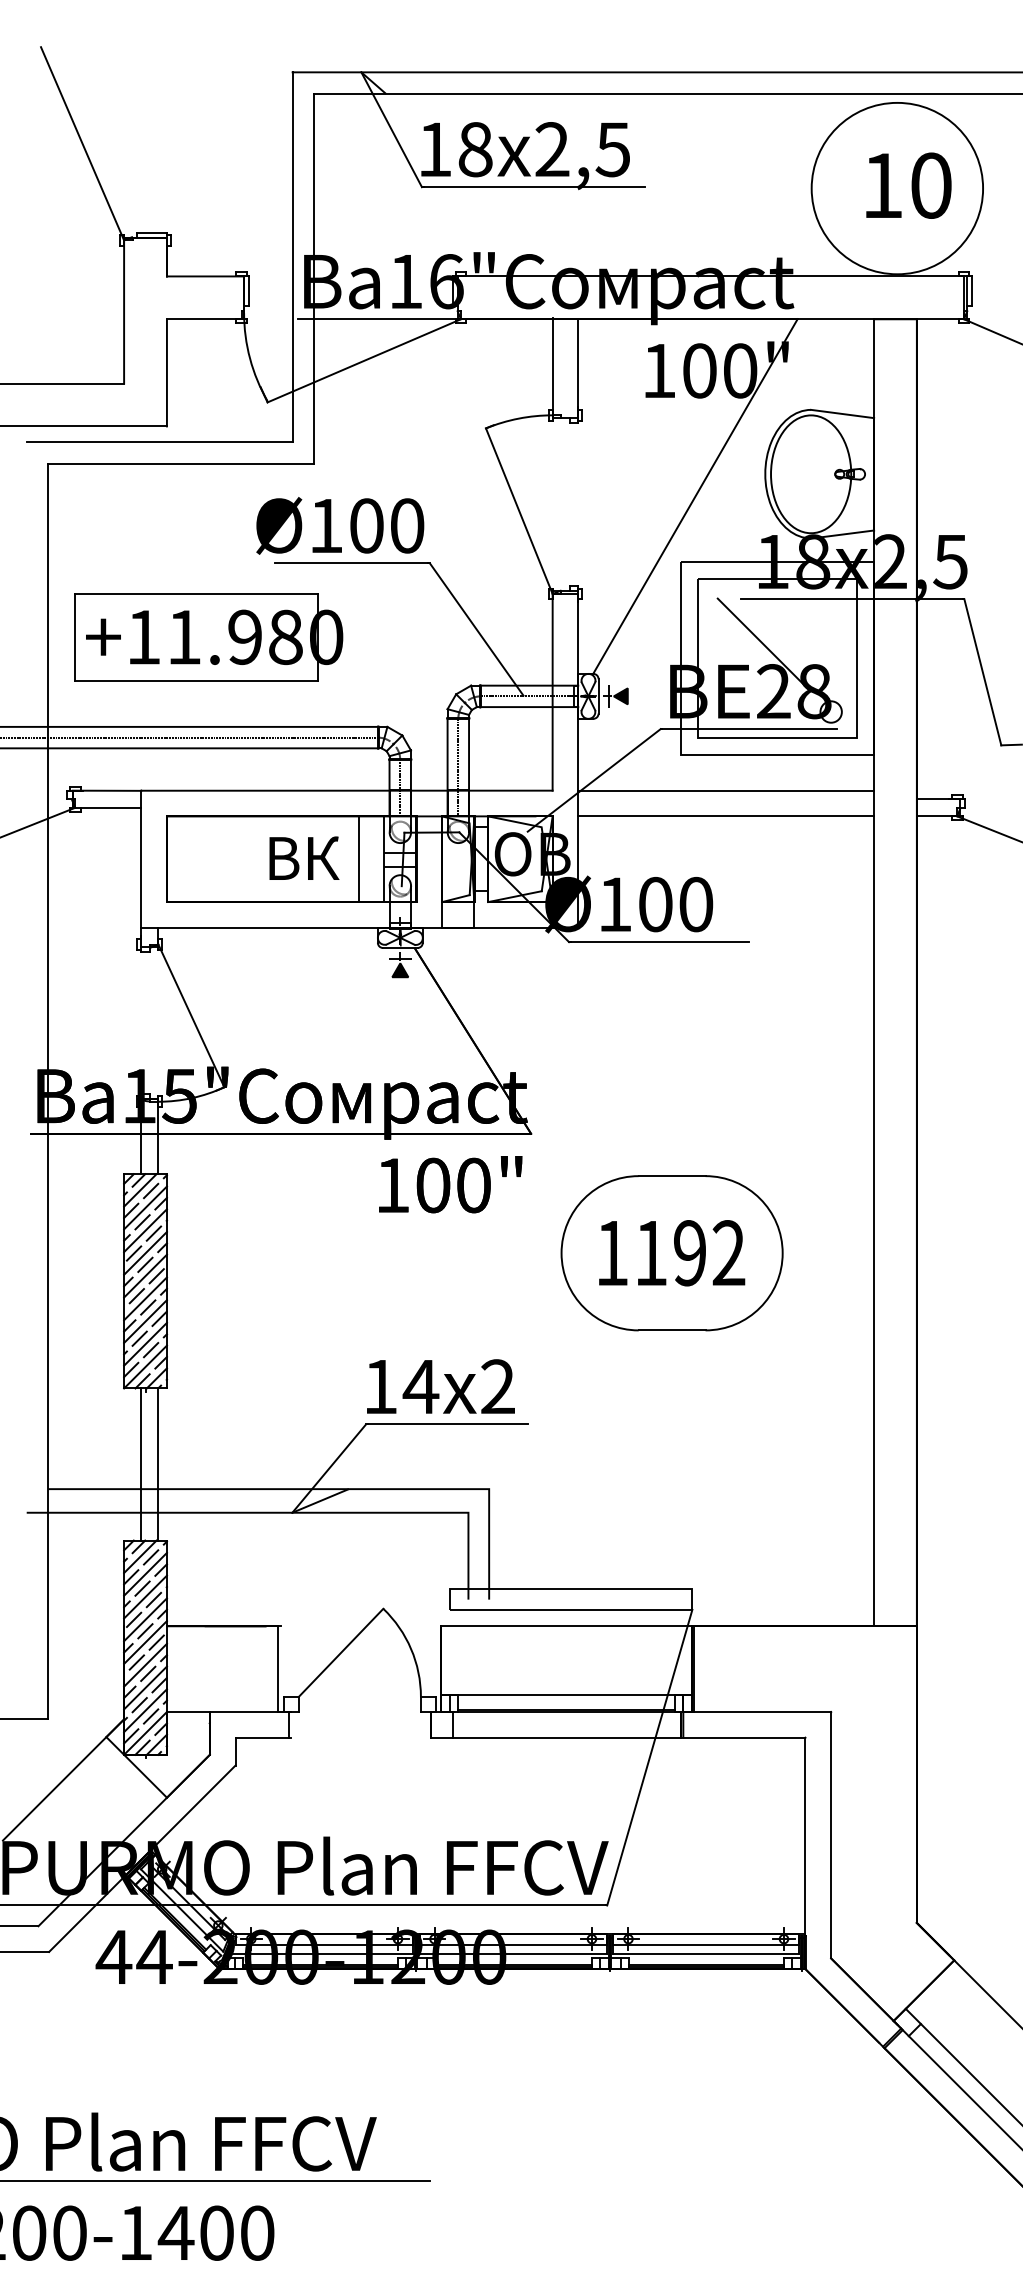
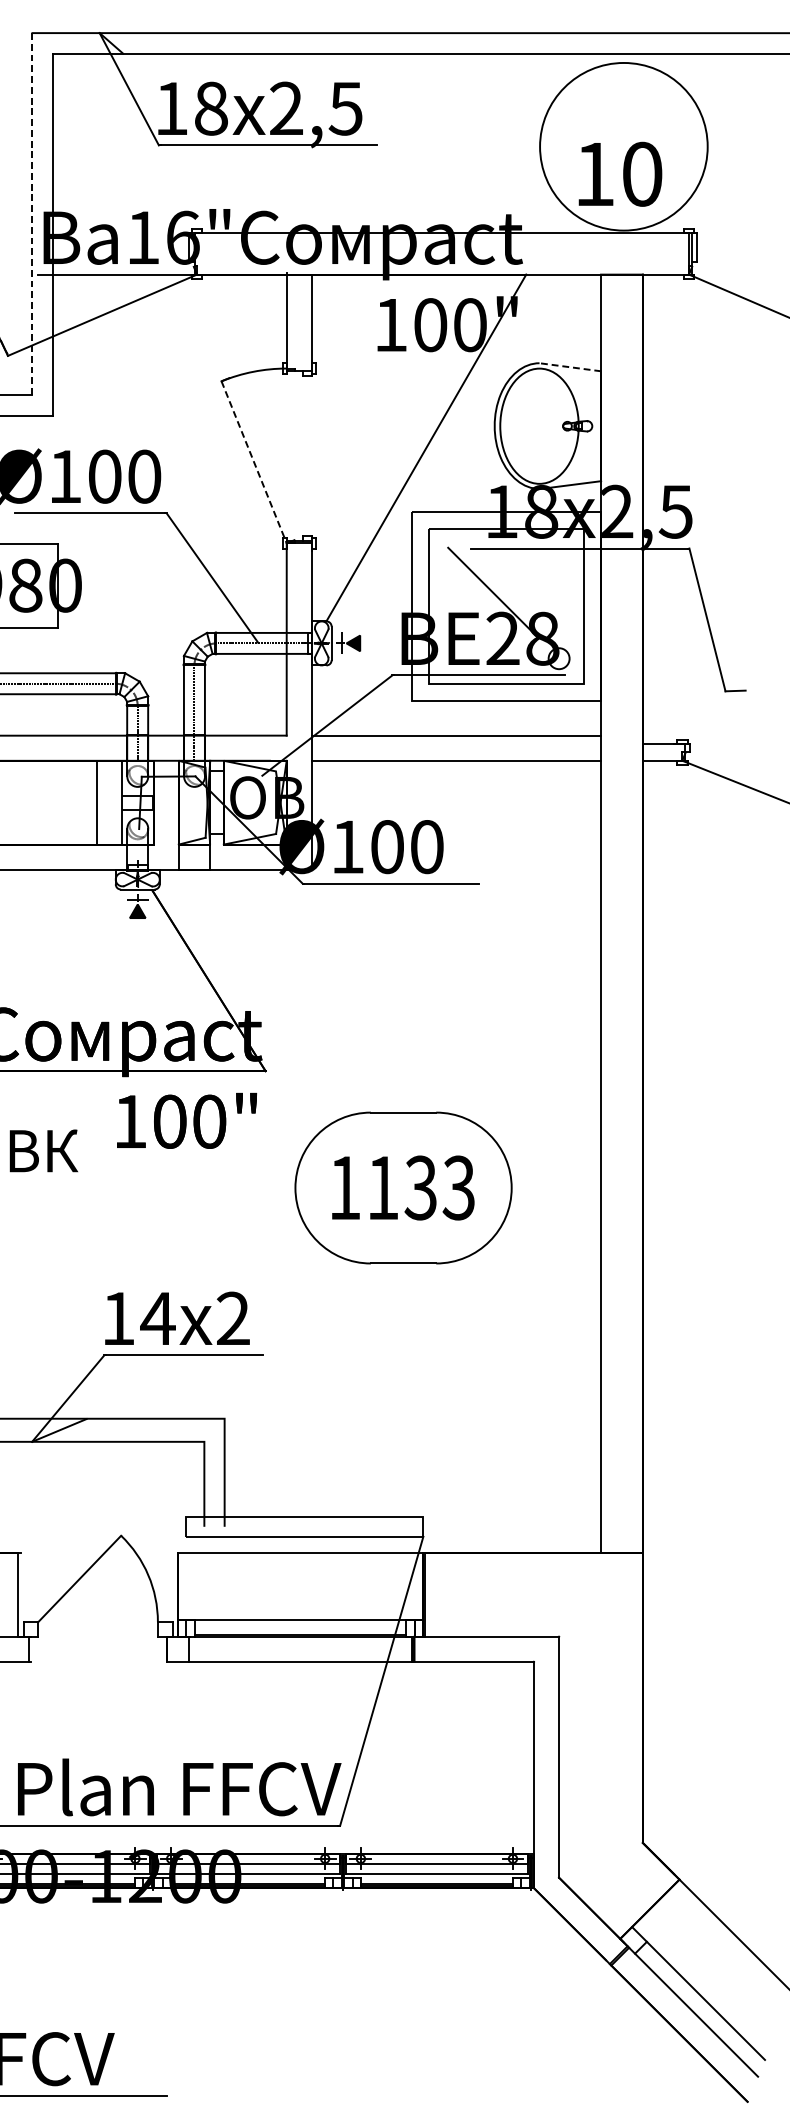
text: (908, 185) -> (620, 174), moved
line: (292, 257) -> (32, 214), solid -> dashed
line: (842, 414) -> (570, 367), solid -> dashed
line: (519, 511) -> (254, 462), solid -> dashed
text: (304, 857) -> (44, 1150), moved
text: (709, 1253) -> (440, 1188), 1192 -> 1133

